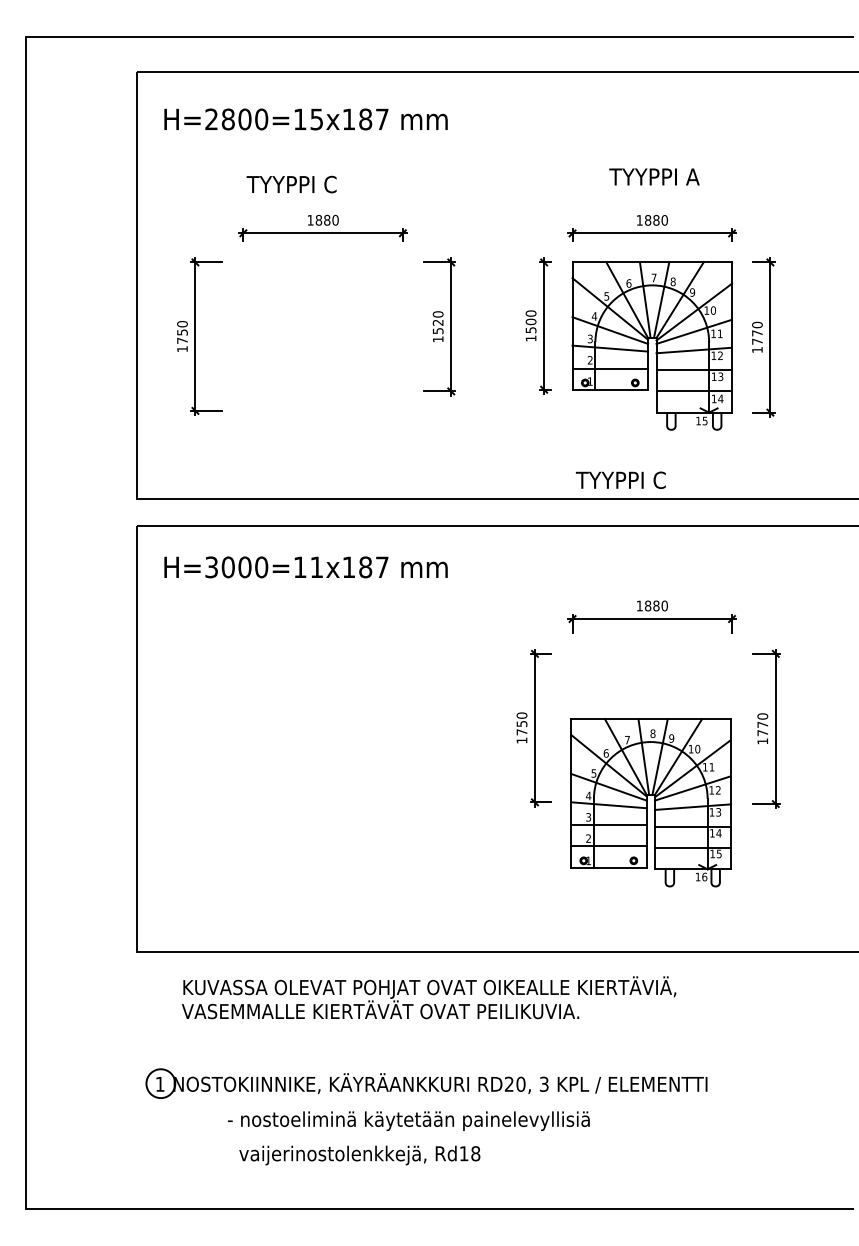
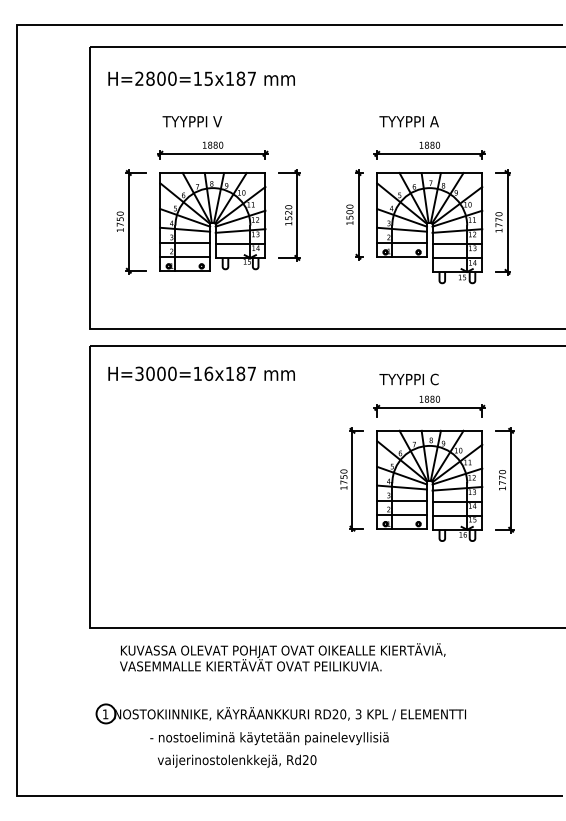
text: (653, 176) -> (408, 121), moved
text: (330, 184) -> (217, 121), TYYPPI C -> TYYPPI V
part: (322, 336) -> (212, 221), added
text: (620, 480) -> (408, 379), moved
text: (316, 566) -> (208, 373), H=3000=11x187 -> H=3000=16x187
part: (650, 802) -> (429, 485), moved
text: (469, 1152) -> (309, 759), Rd18 -> Rd20

